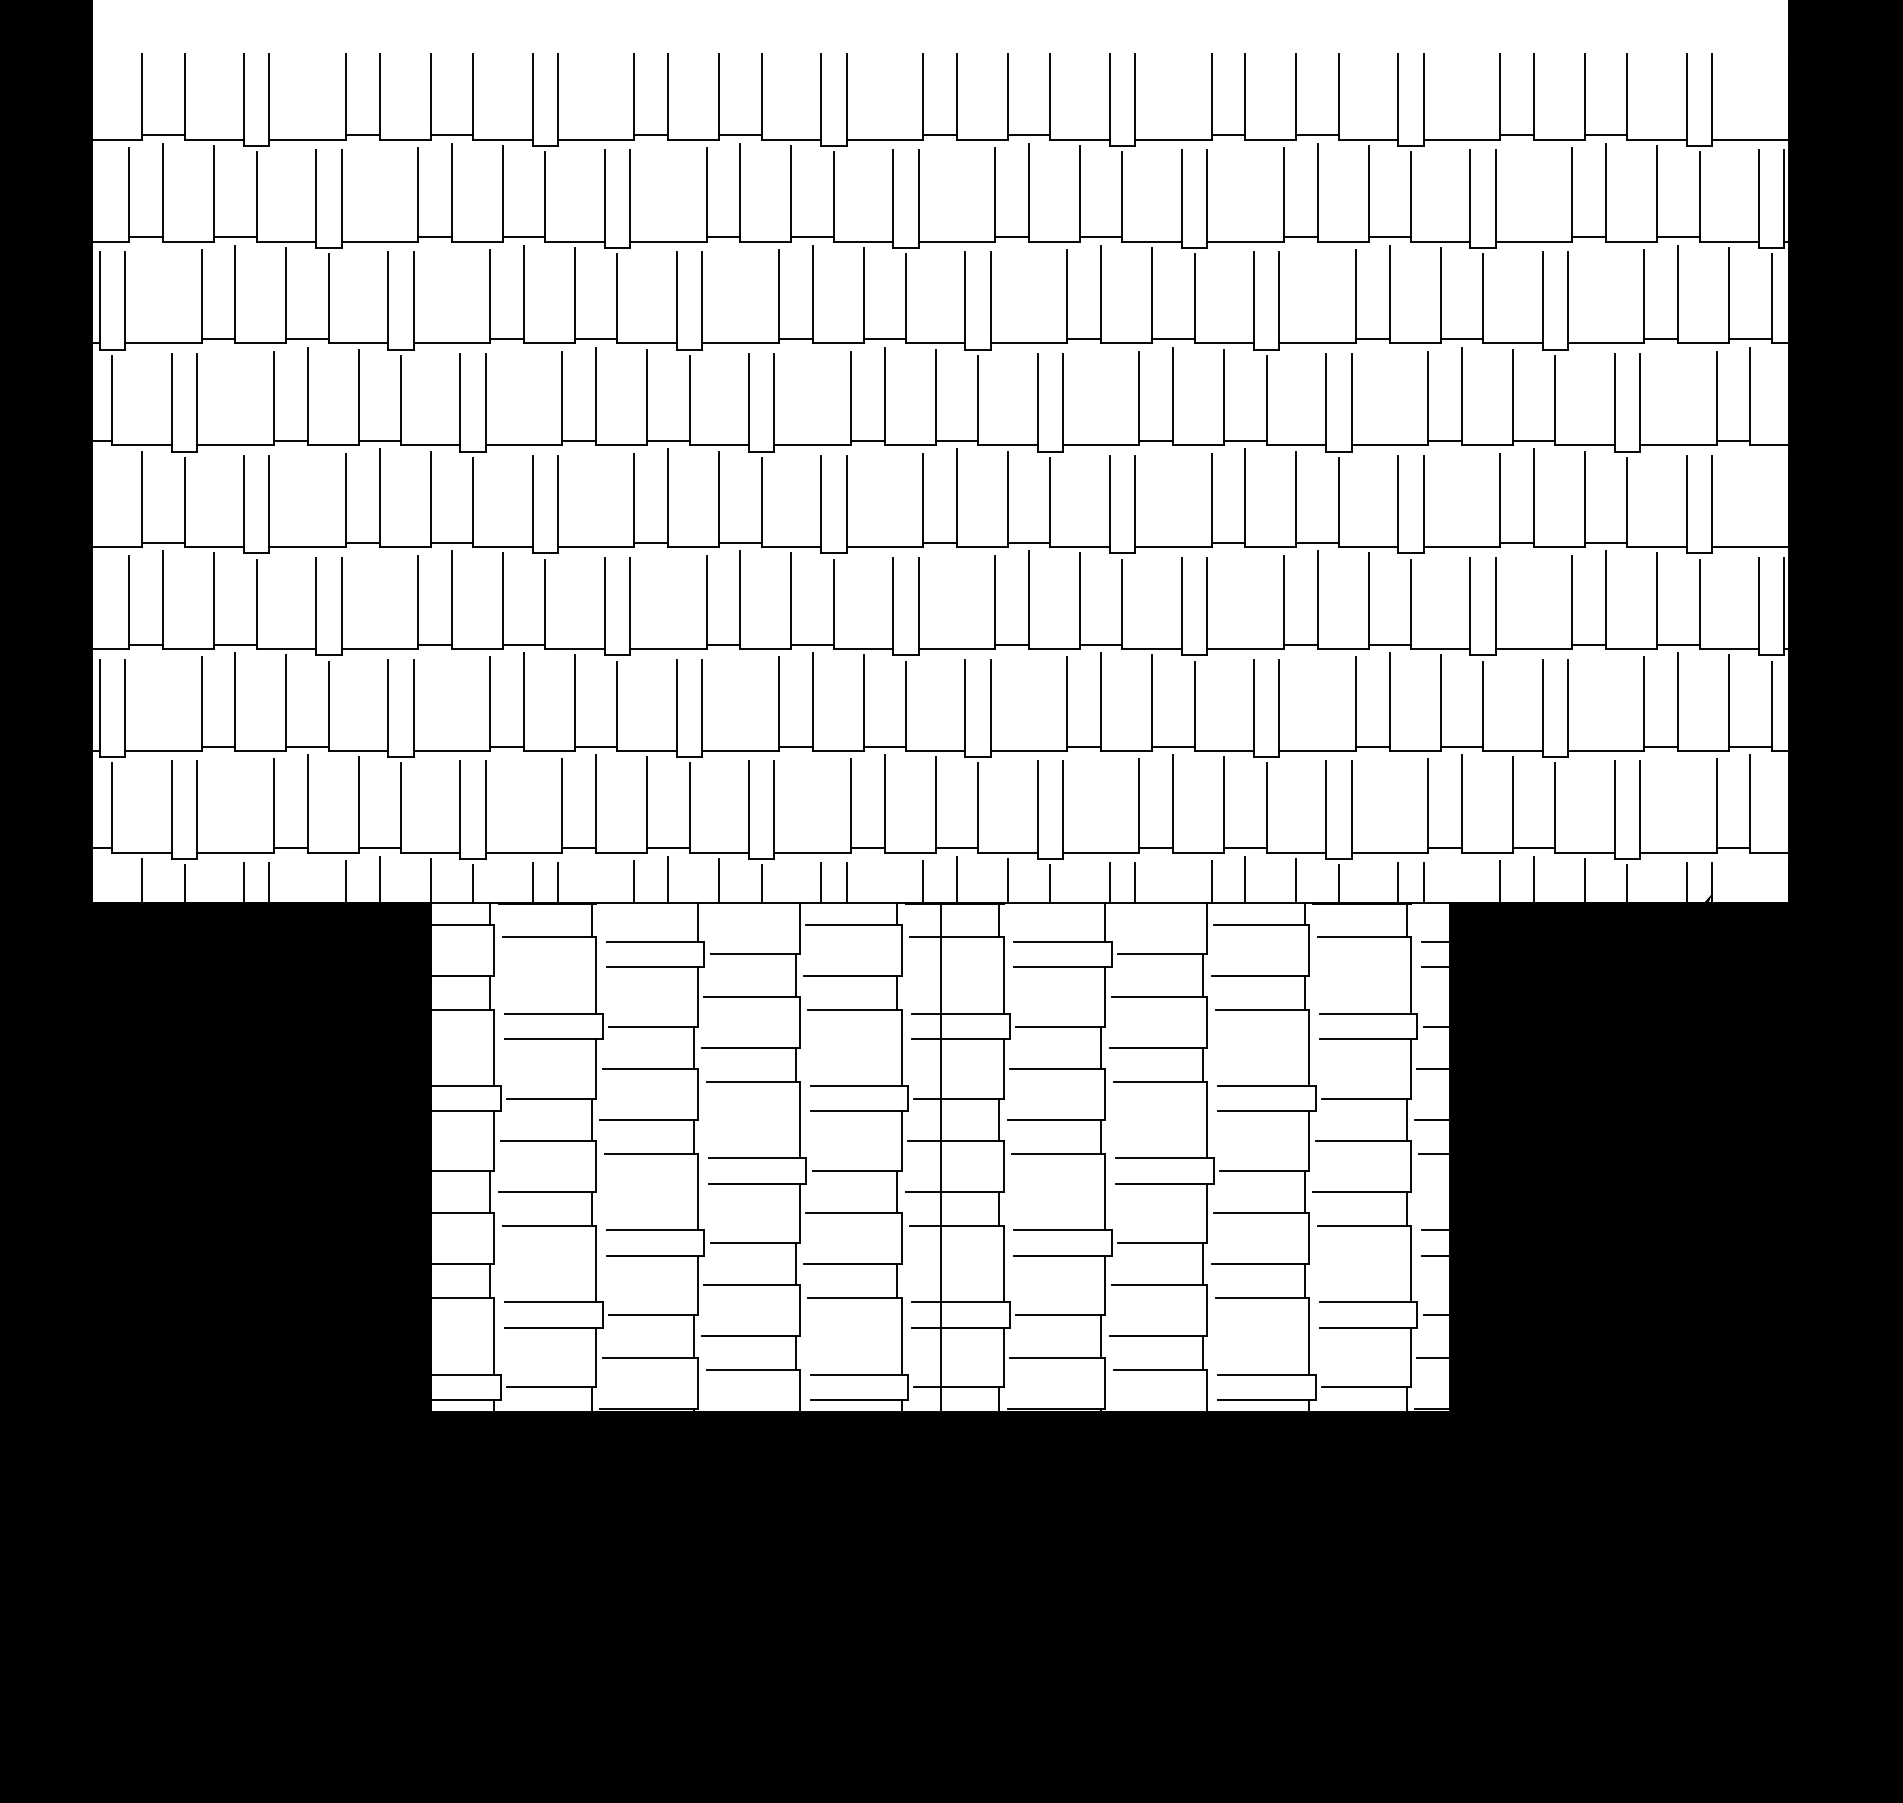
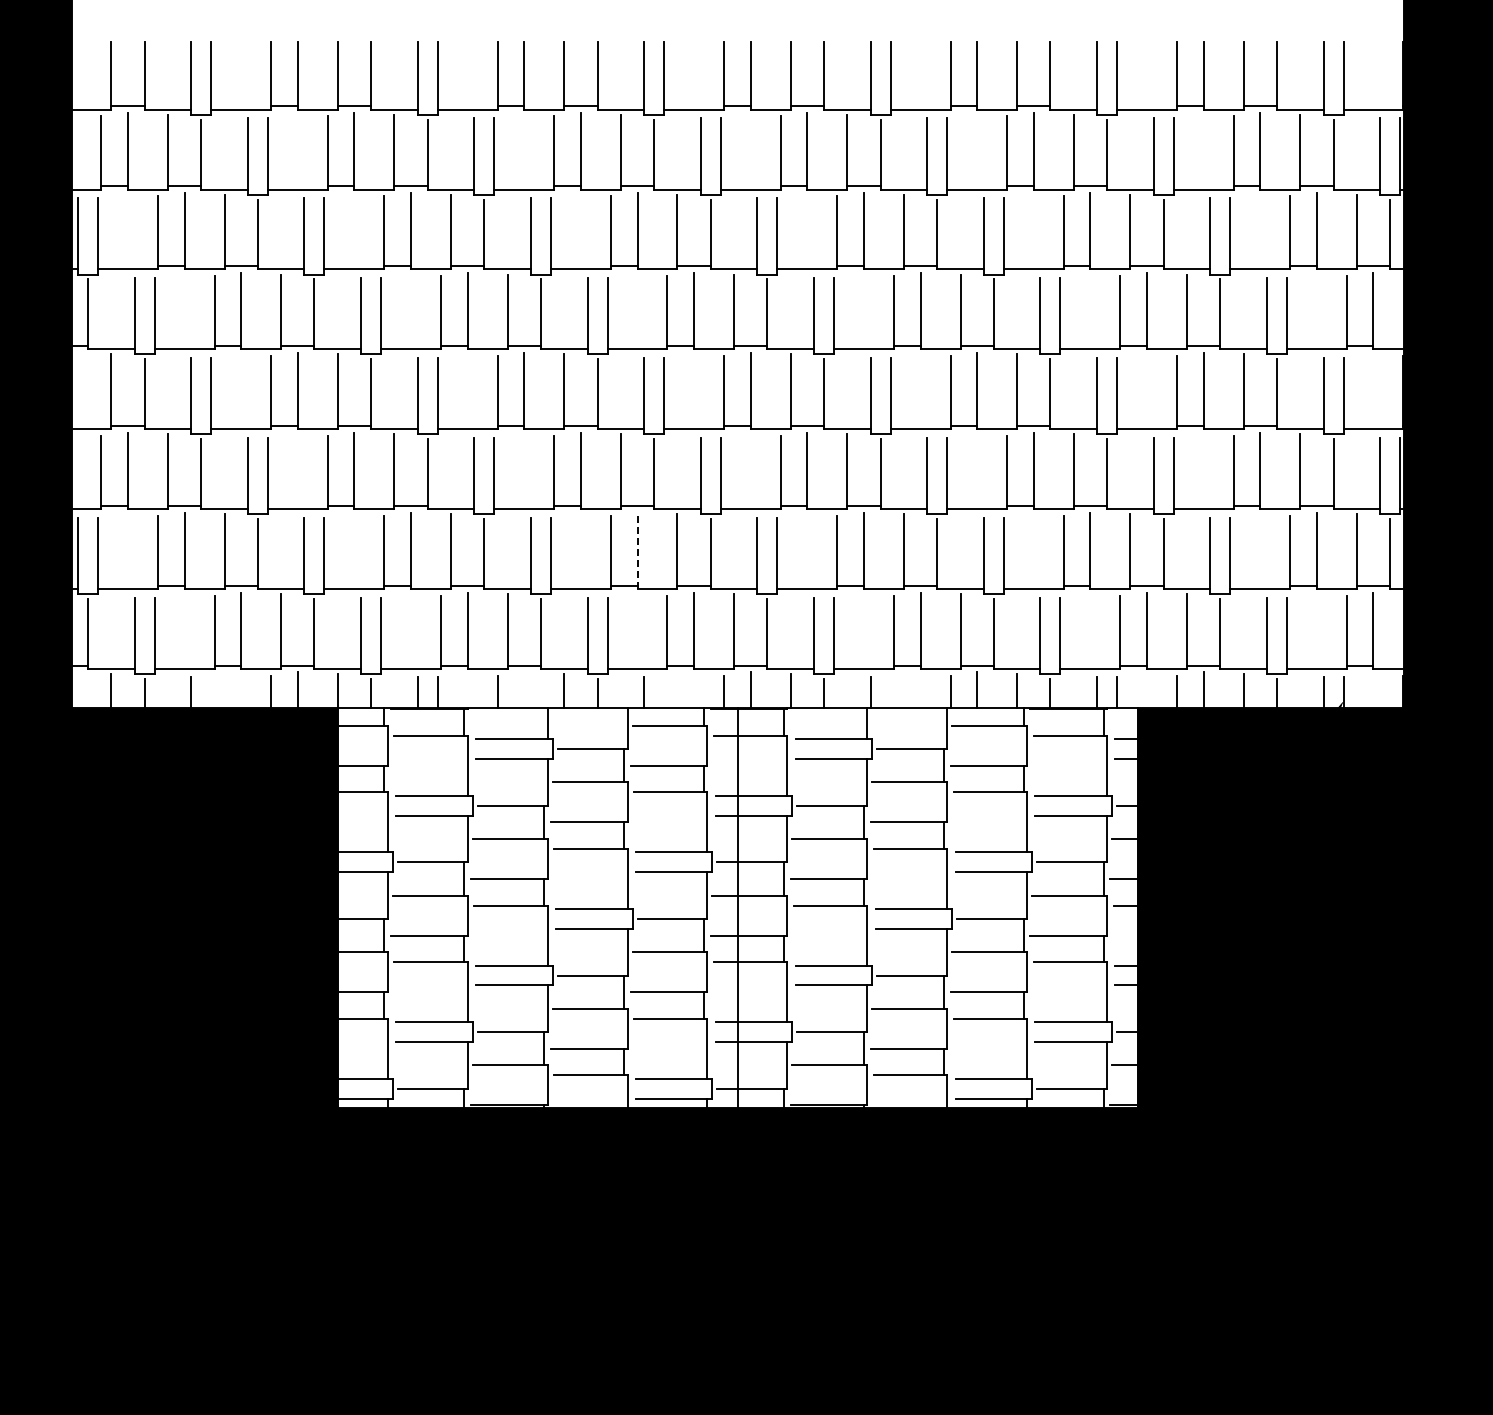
line: (812, 701) -> (637, 550), solid -> dashed
line: (668, 879) -> (524, 690), removed
line: (269, 882) -> (211, 692), removed
line: (847, 882) -> (664, 692), removed
line: (1134, 882) -> (890, 692), removed

